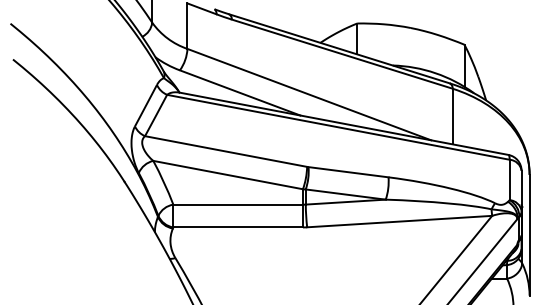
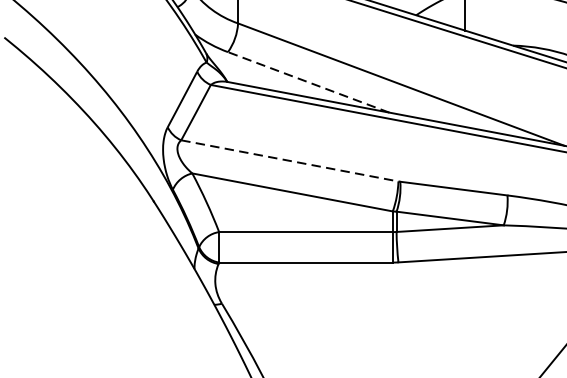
line: (239, 92) -> (307, 81), solid -> dashed
line: (226, 151) -> (290, 160), solid -> dashed

